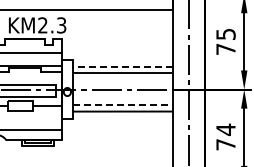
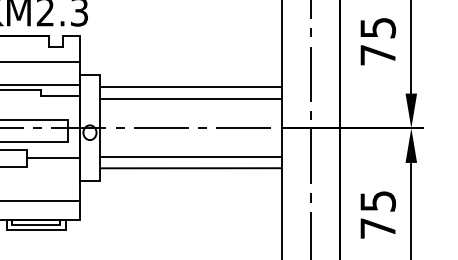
line: (122, 67) -> (190, 88), dashed -> solid
line: (123, 105) -> (191, 157), dashed -> solid
text: (225, 129) -> (377, 200), 74 -> 75

